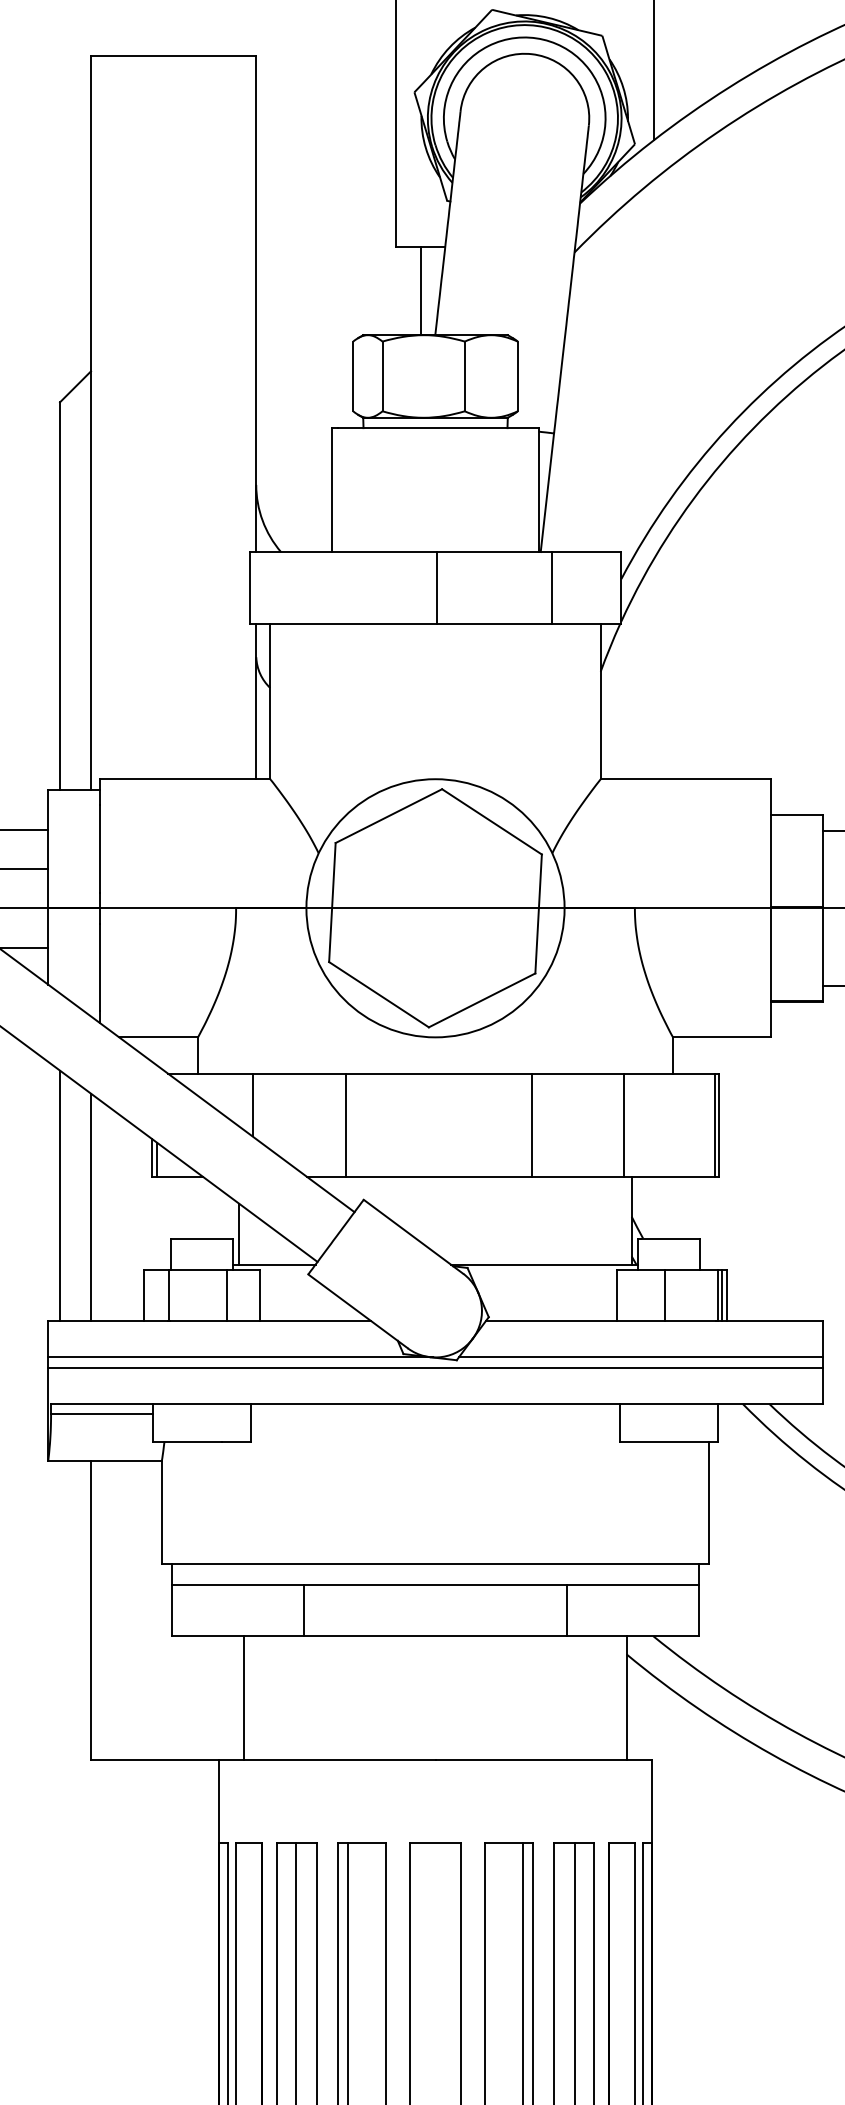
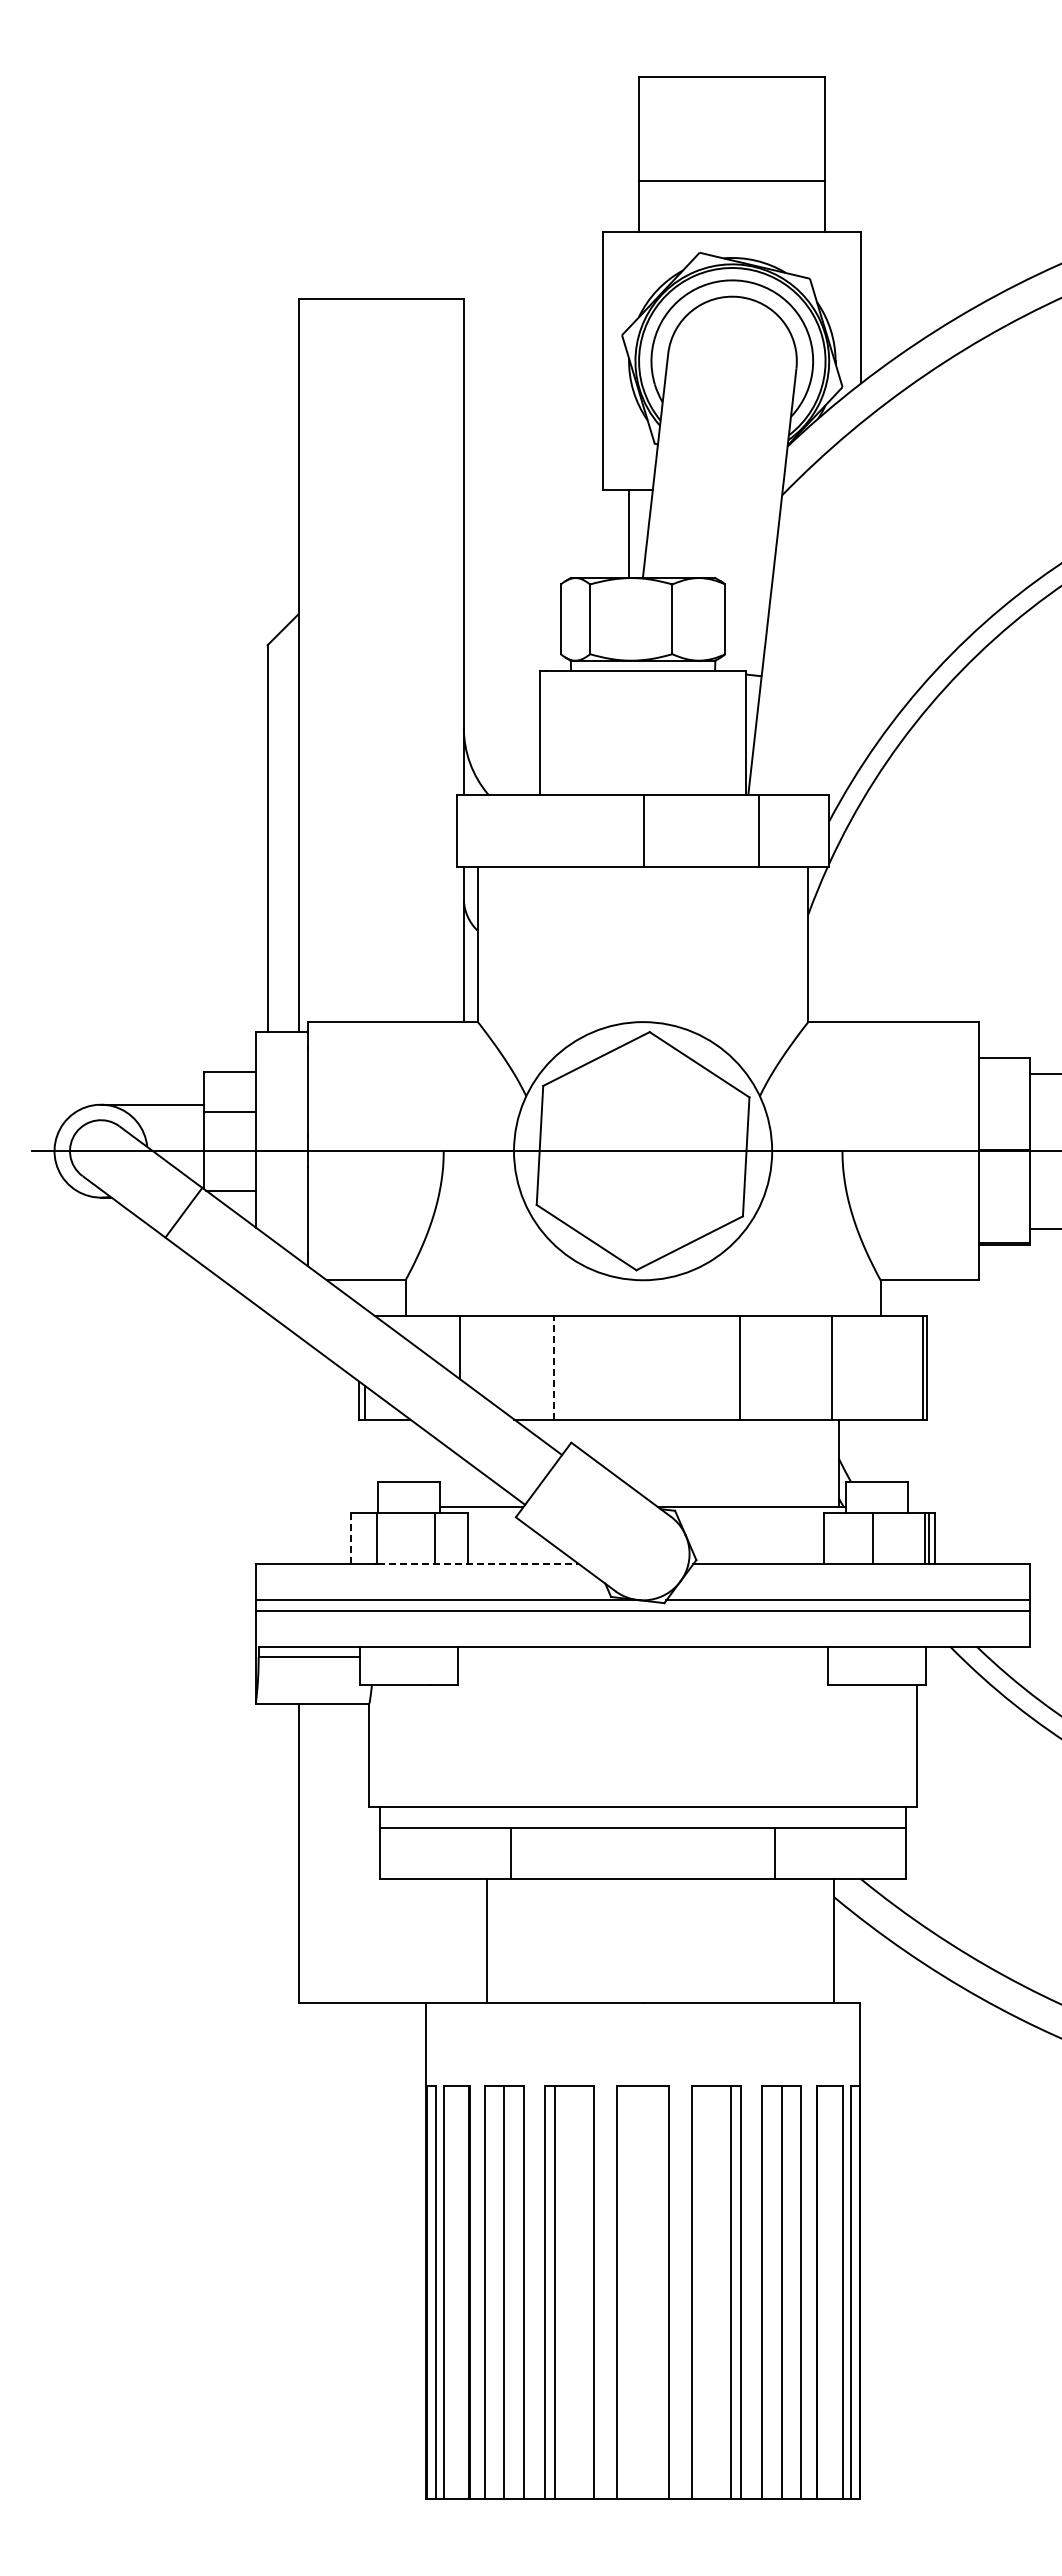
line: (345, 1125) -> (553, 1368), solid -> dashed
line: (59, 1195) -> (267, 1438), removed
line: (90, 1207) -> (298, 1450), removed
line: (238, 1233) -> (446, 1476), removed
line: (143, 1295) -> (351, 1538), solid -> dashed
line: (270, 1321) -> (478, 1564), solid -> dashed
line: (244, 1698) -> (487, 1941), moved

